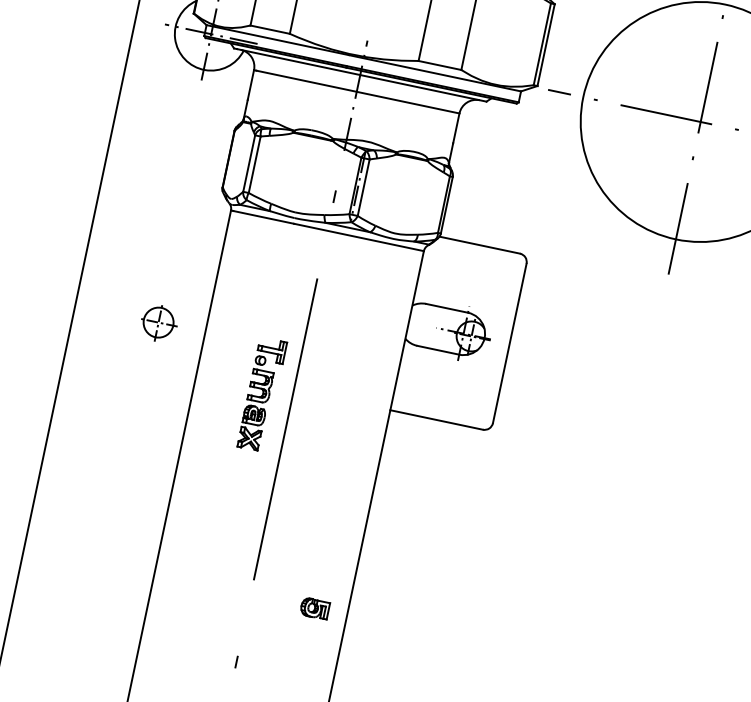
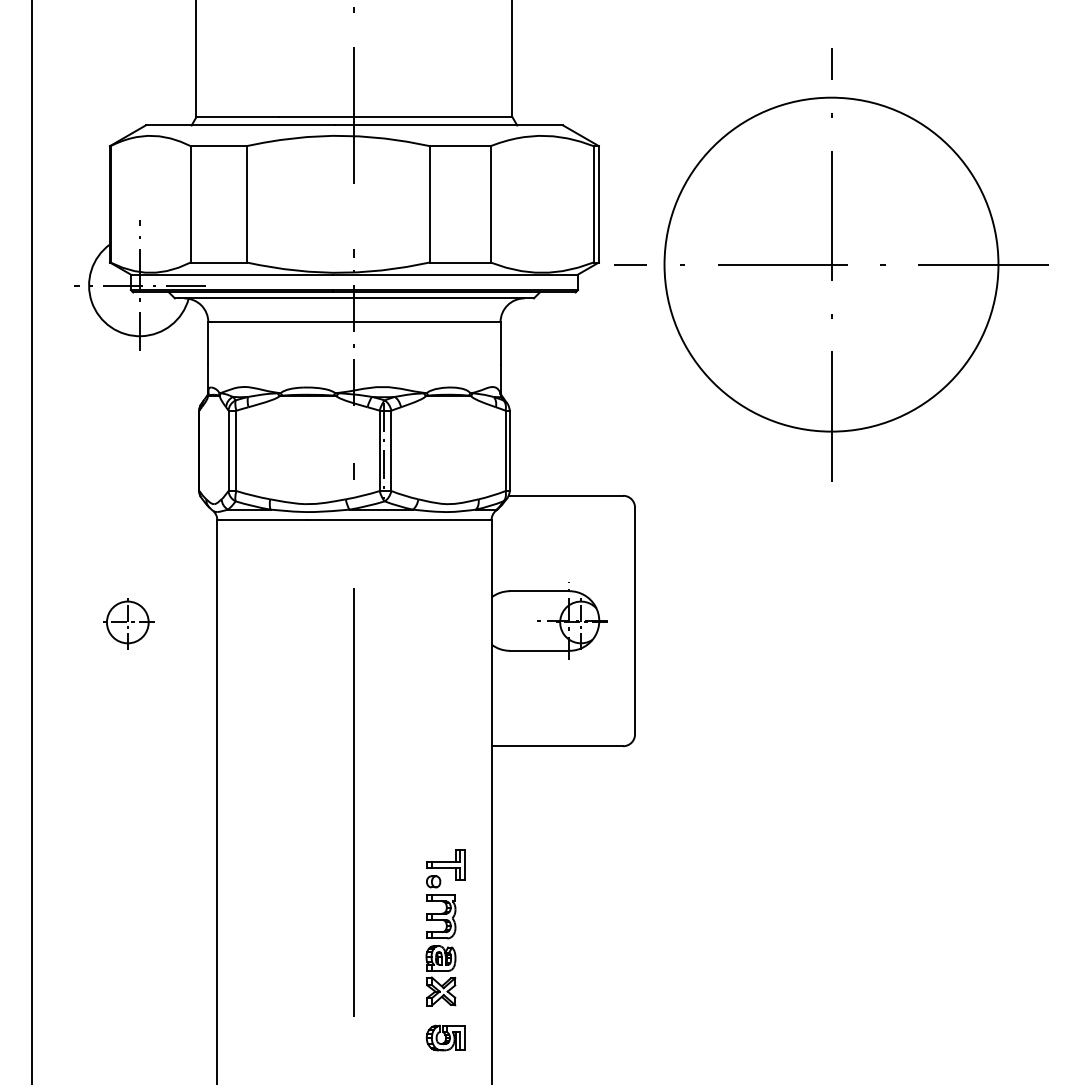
part: (158, 323) -> (128, 623), moved
part: (262, 394) -> (445, 927), moved

